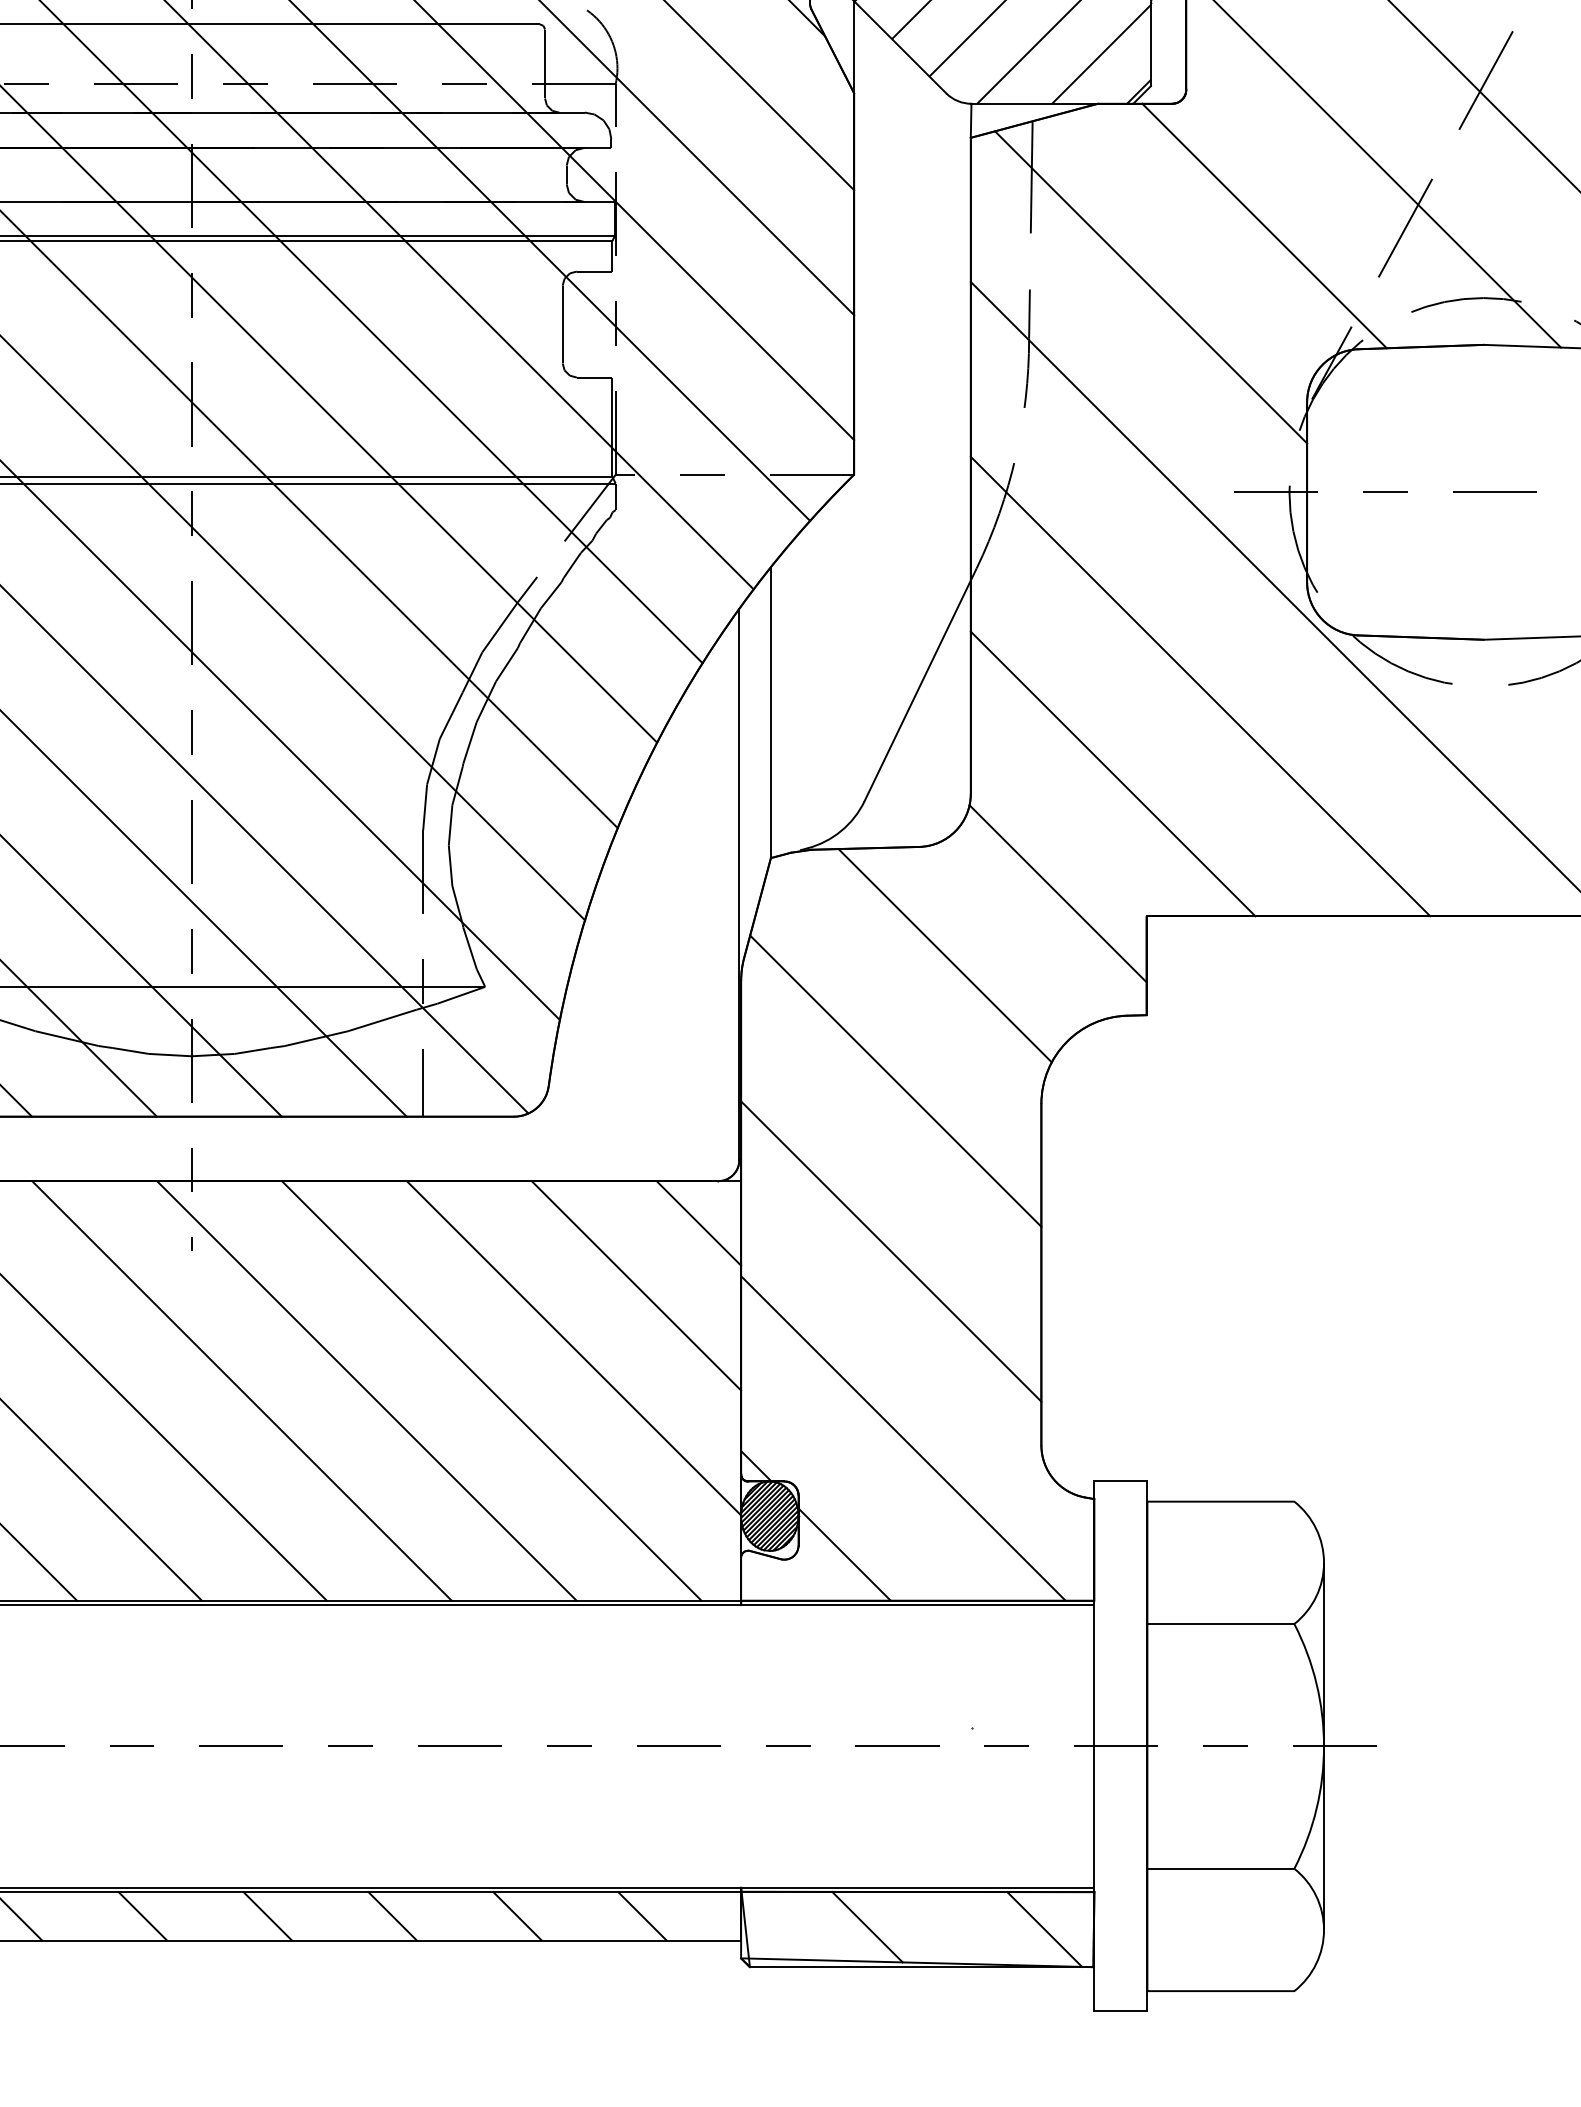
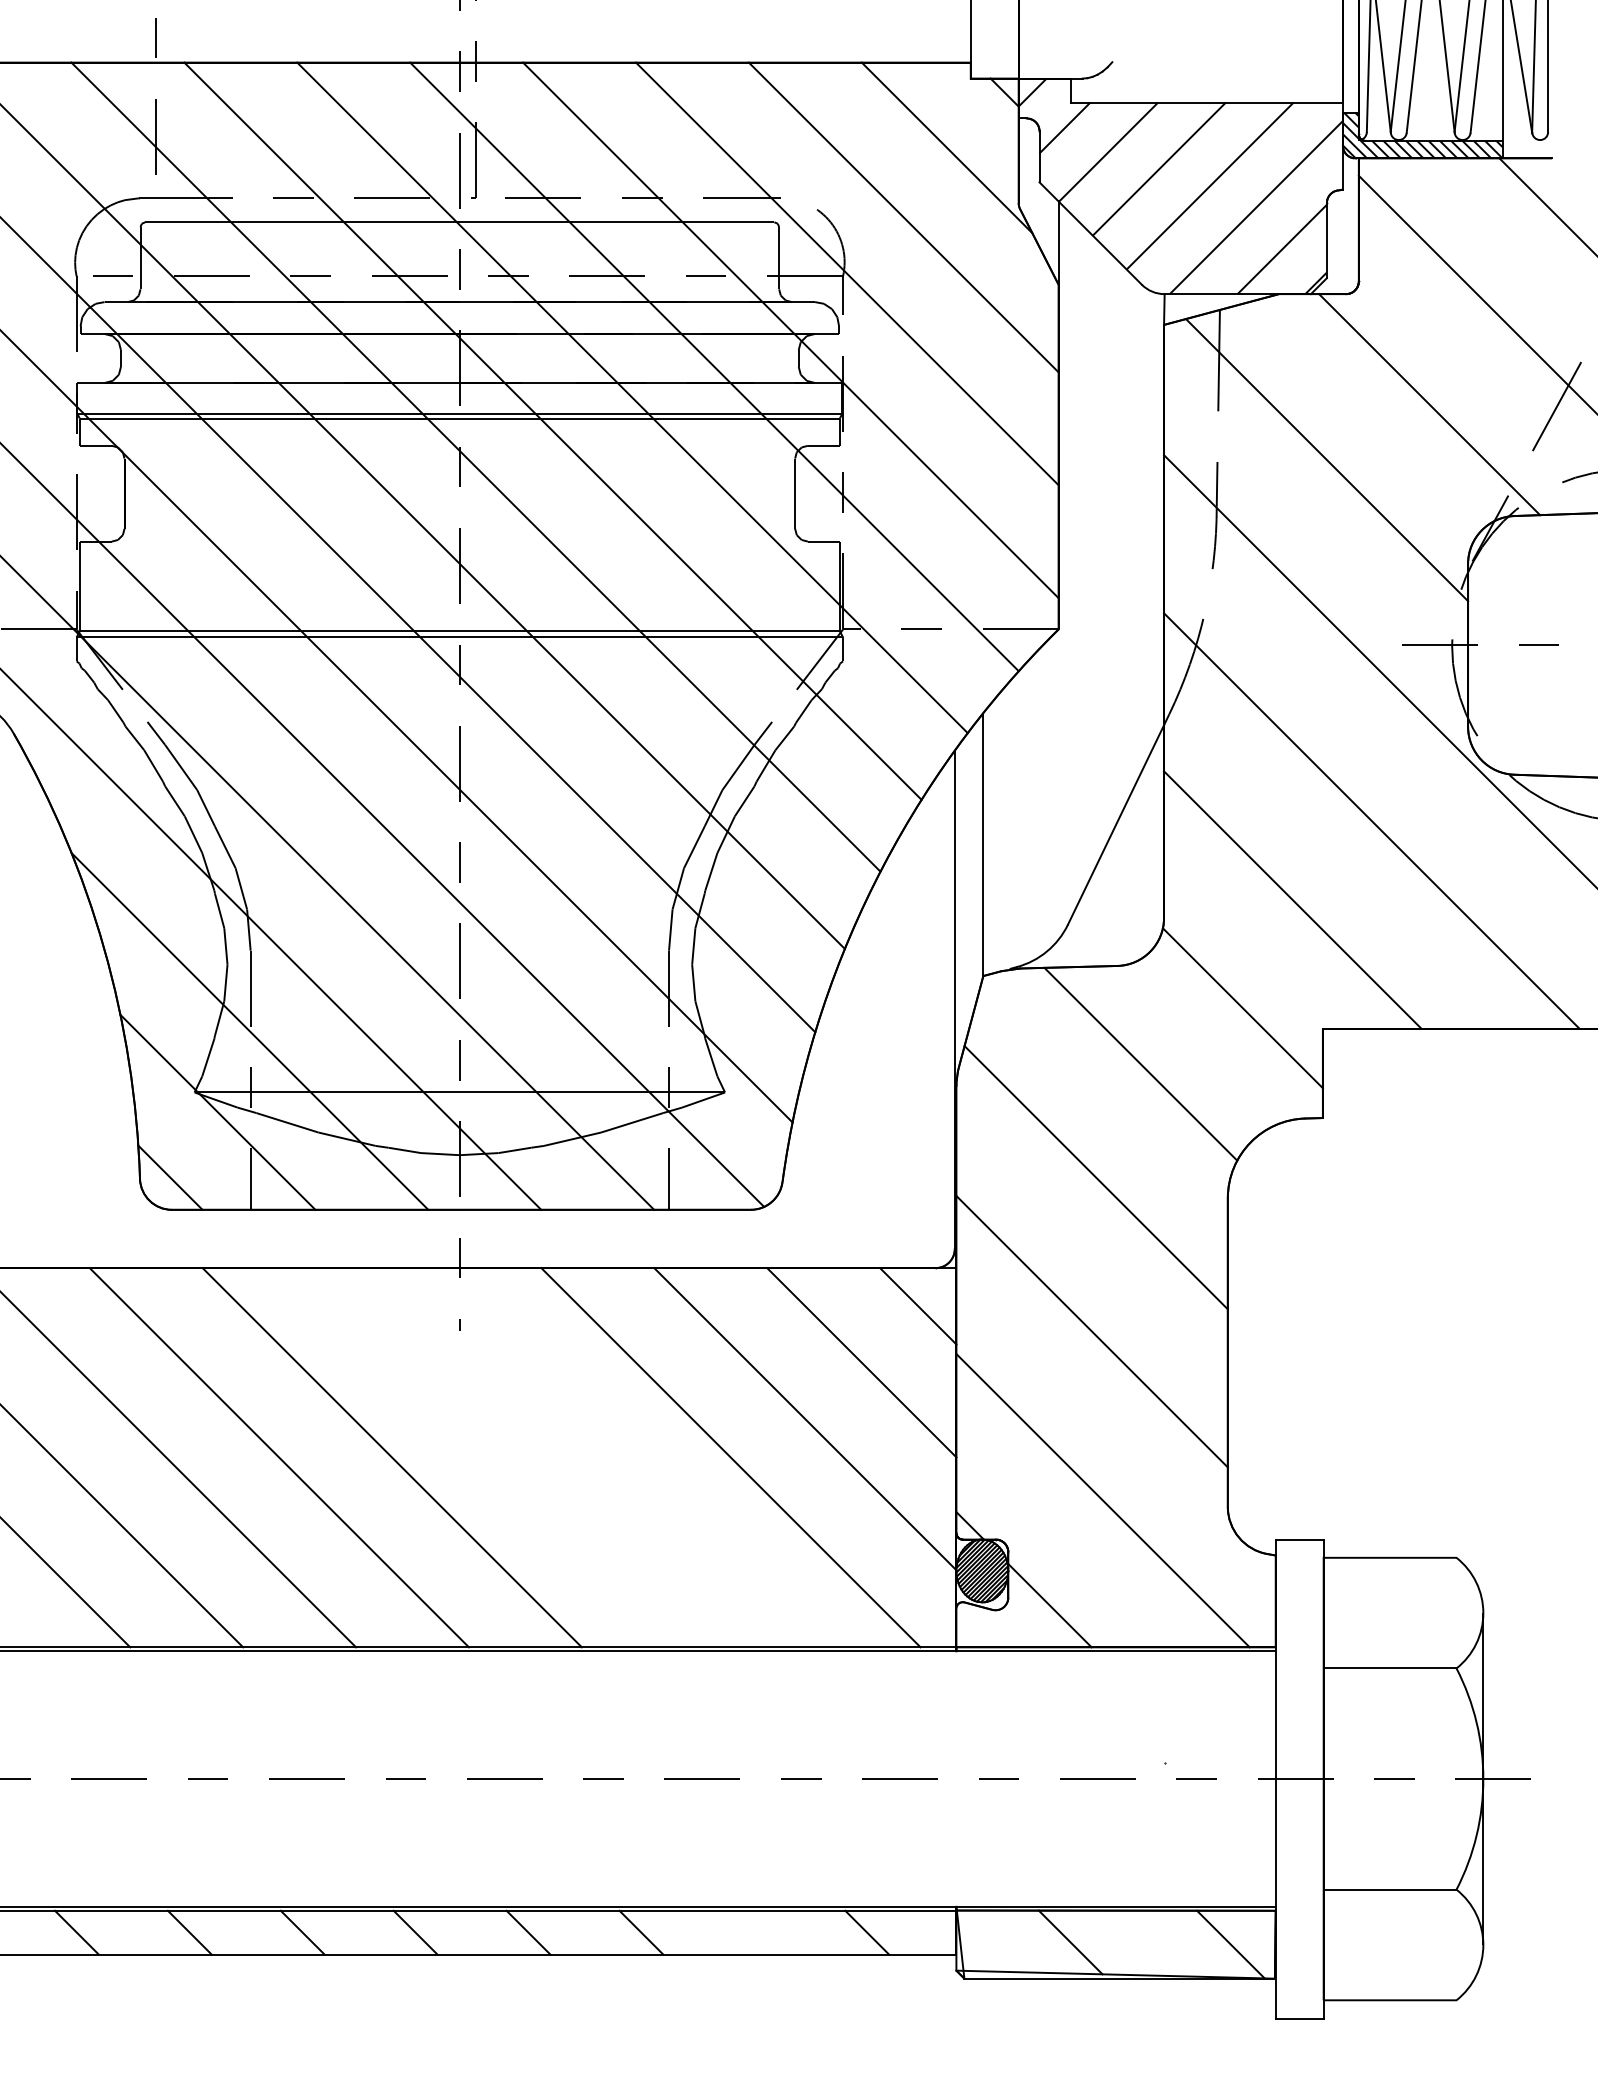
line: (241, 1390) -> (504, 1457), removed
line: (366, 1390) -> (617, 1457), removed
line: (517, 1916) -> (754, 1932), removed

